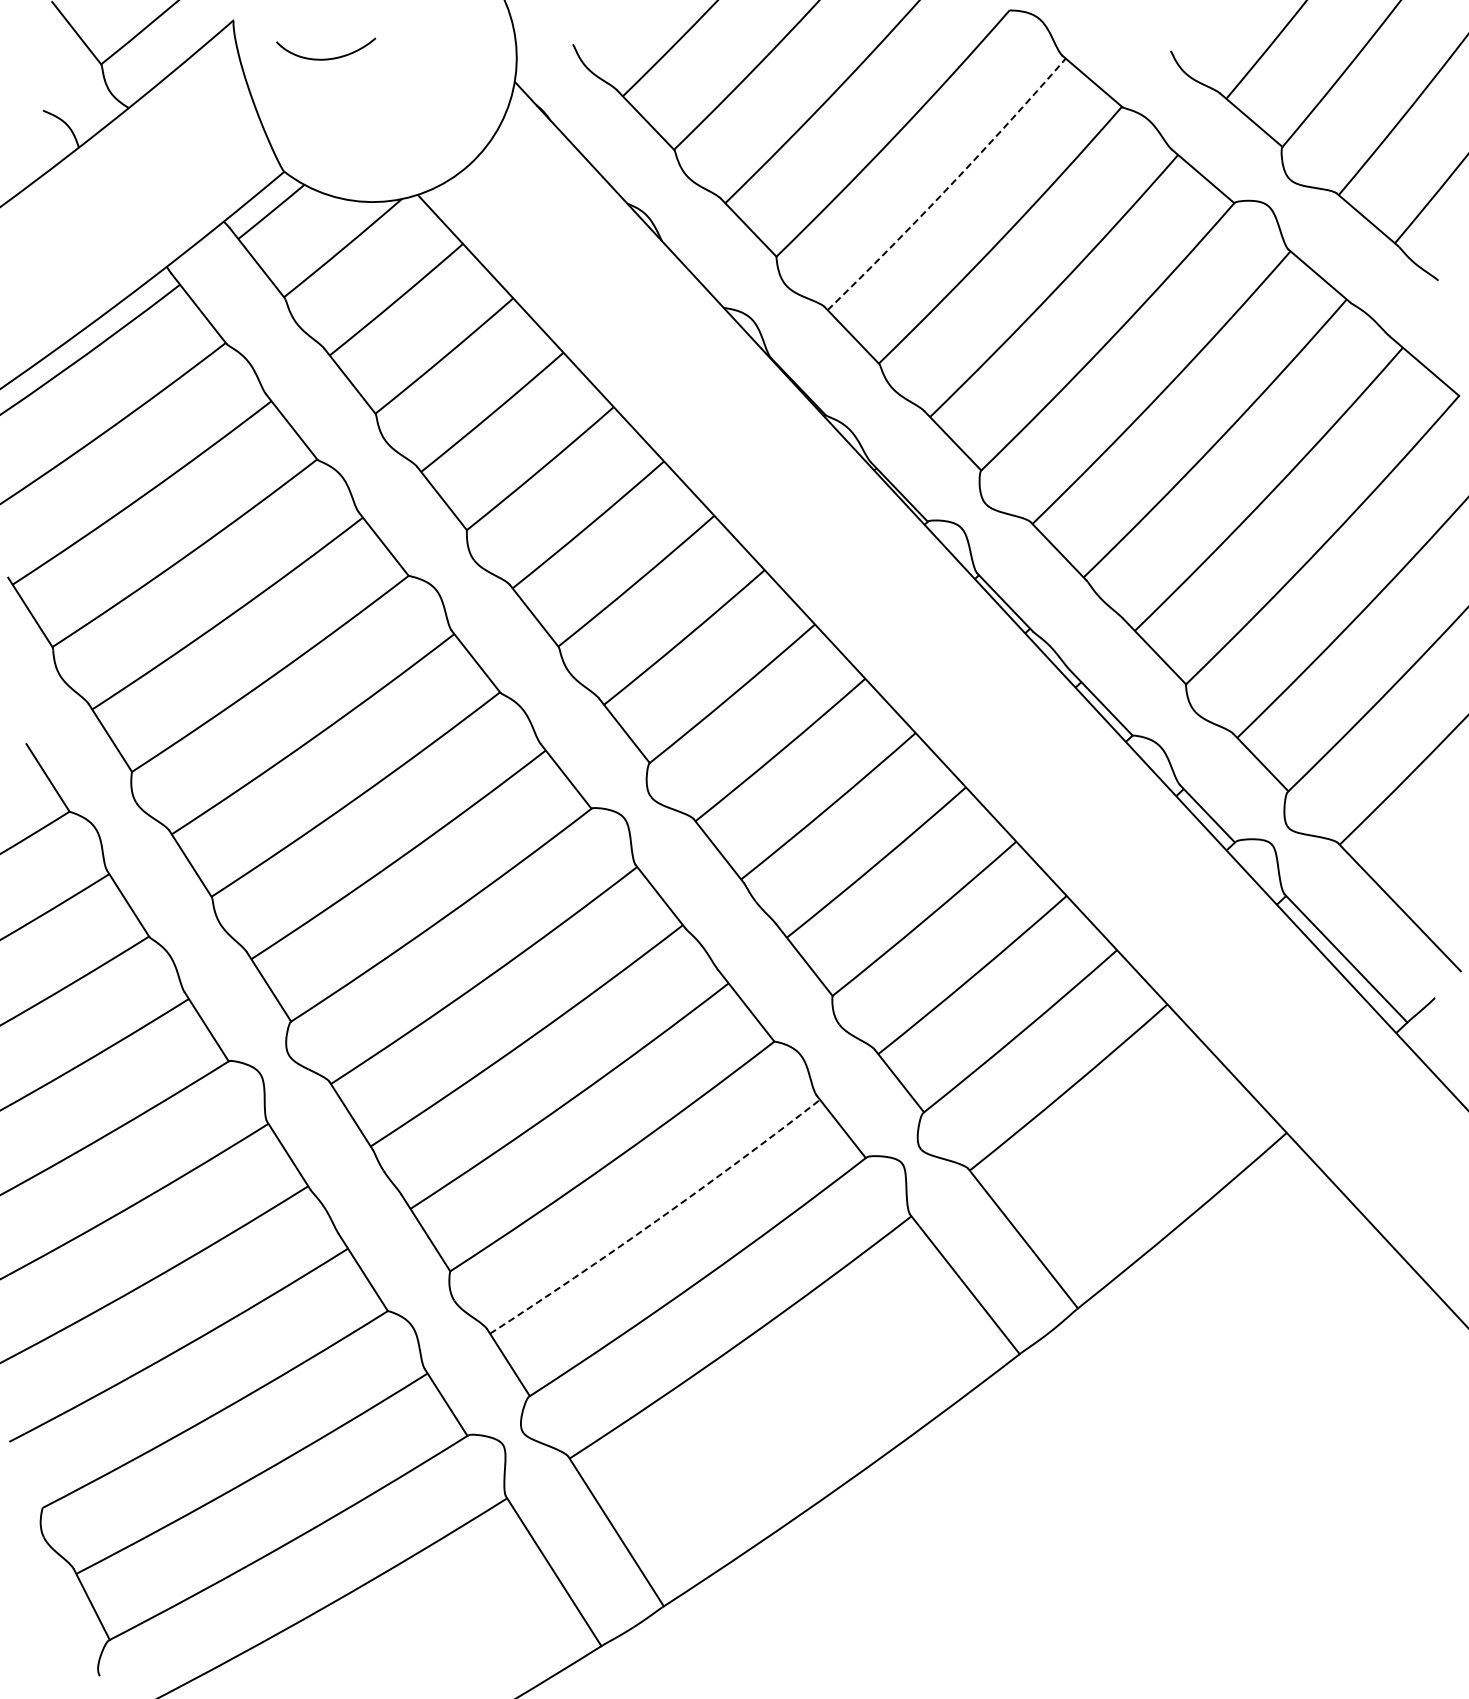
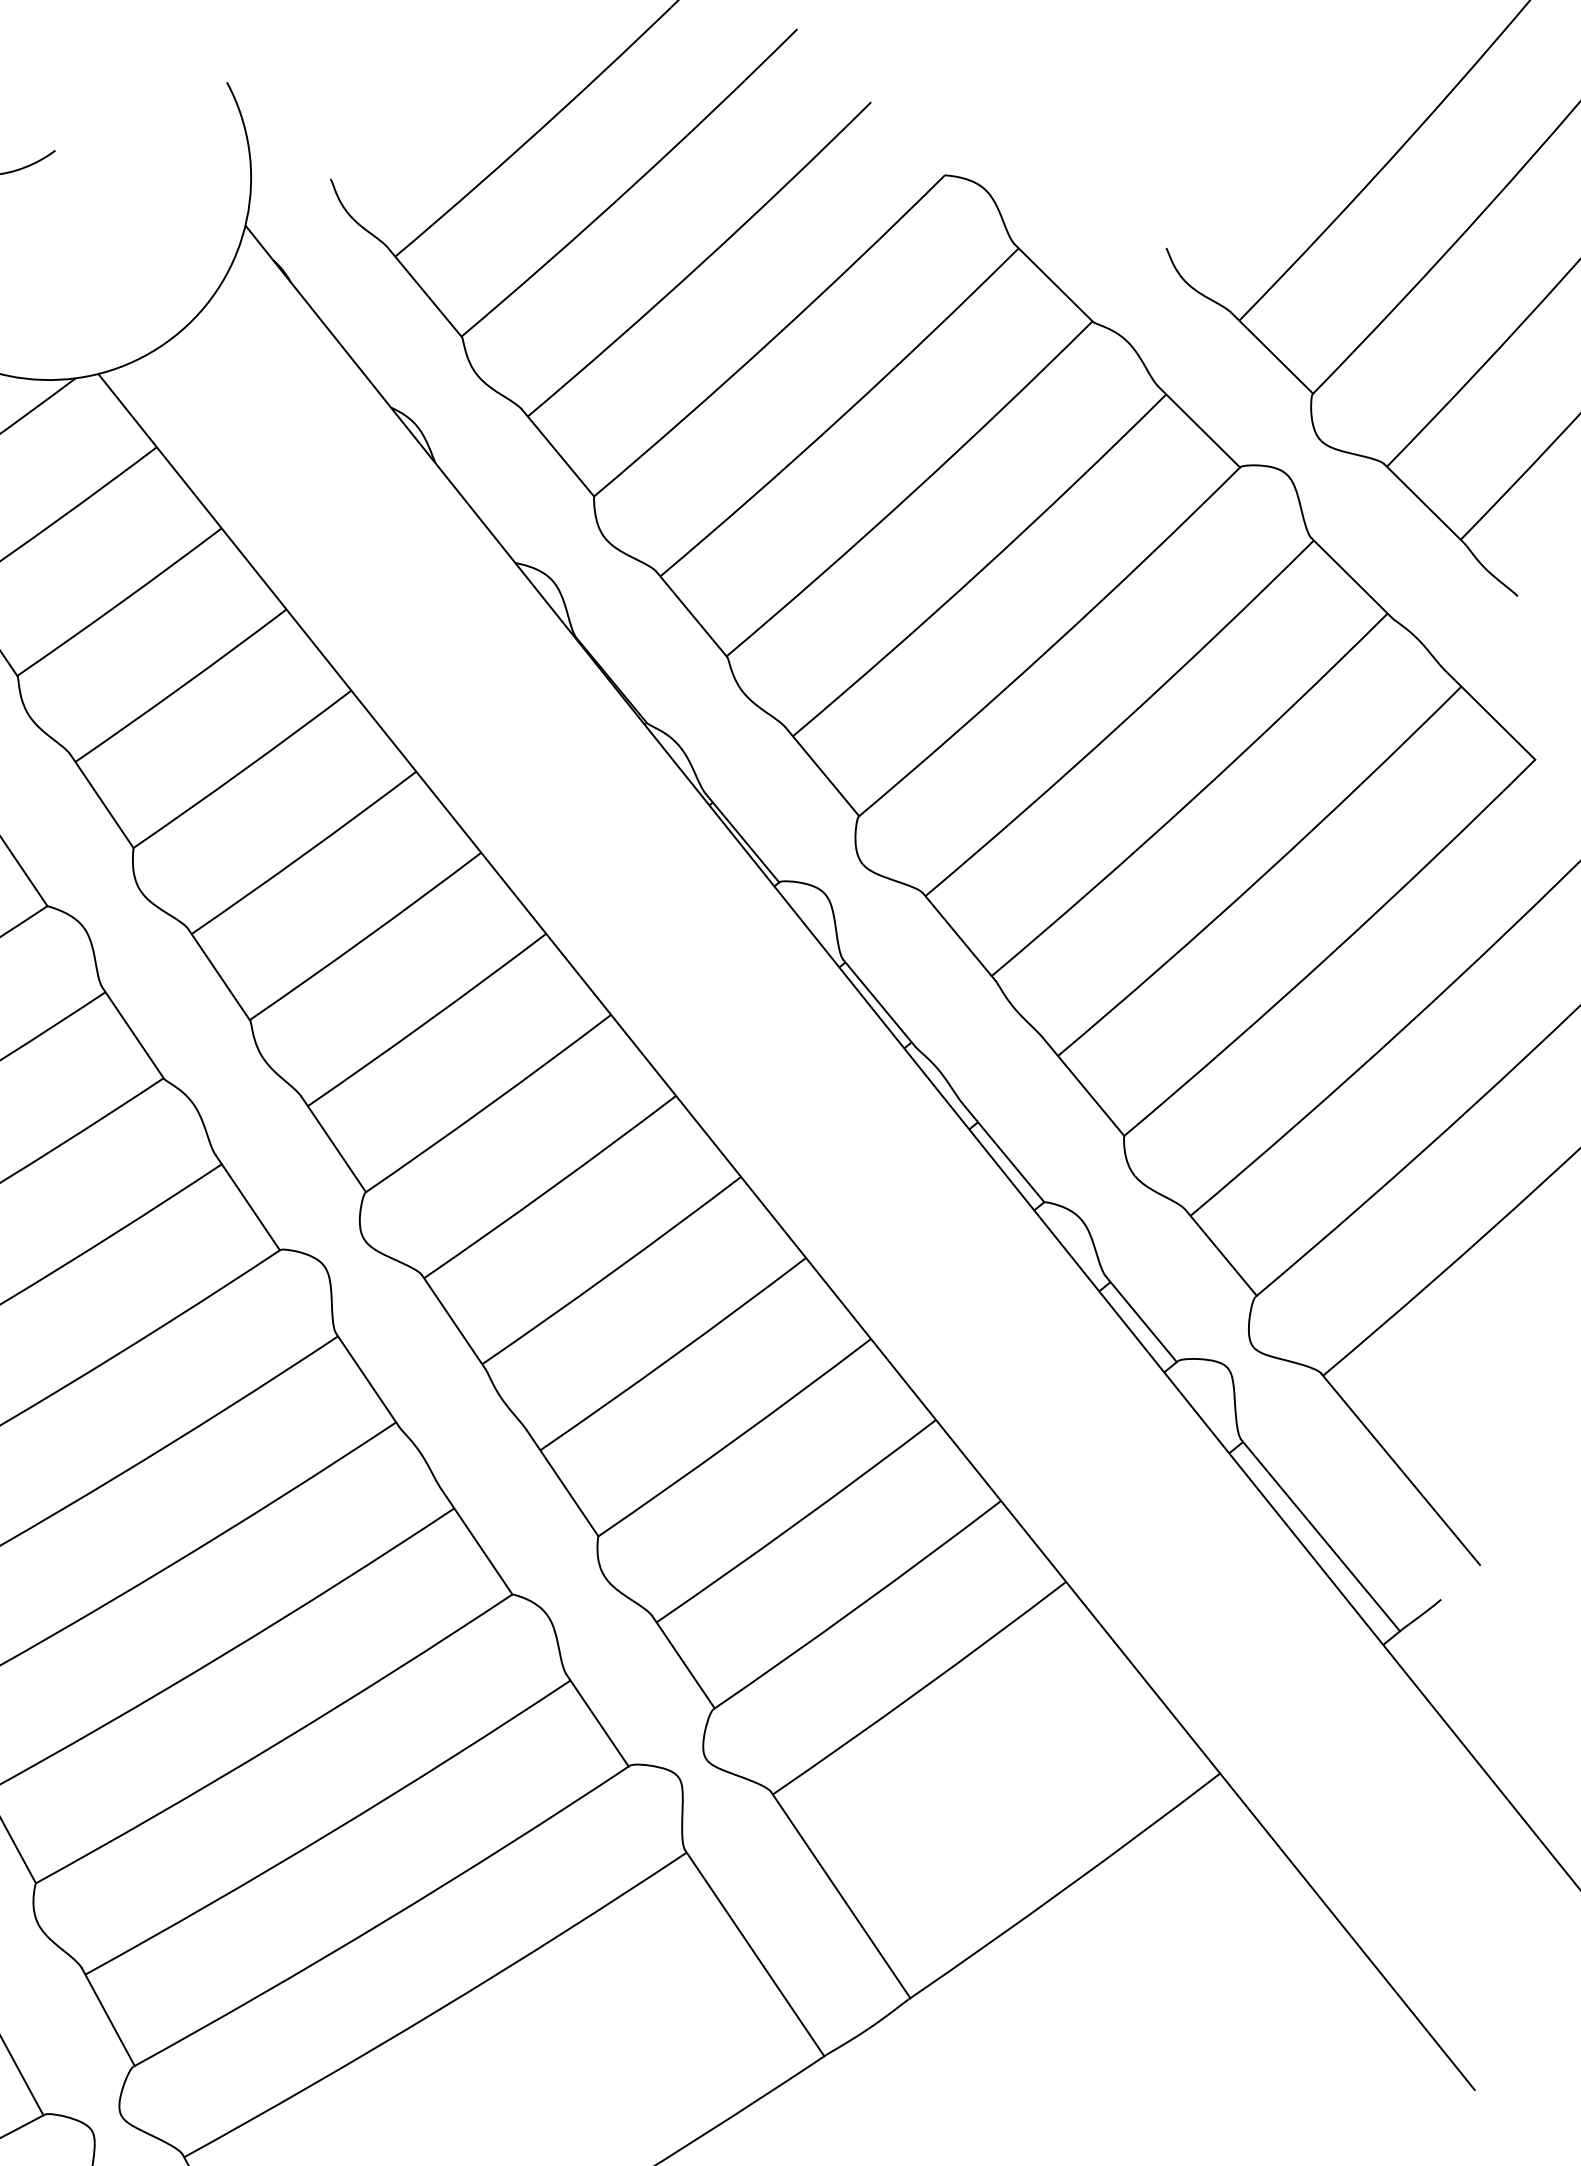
arc: (949, 186) -> (843, 415), dashed -> solid
arc: (657, 1220) -> (330, 1833), dashed -> solid

